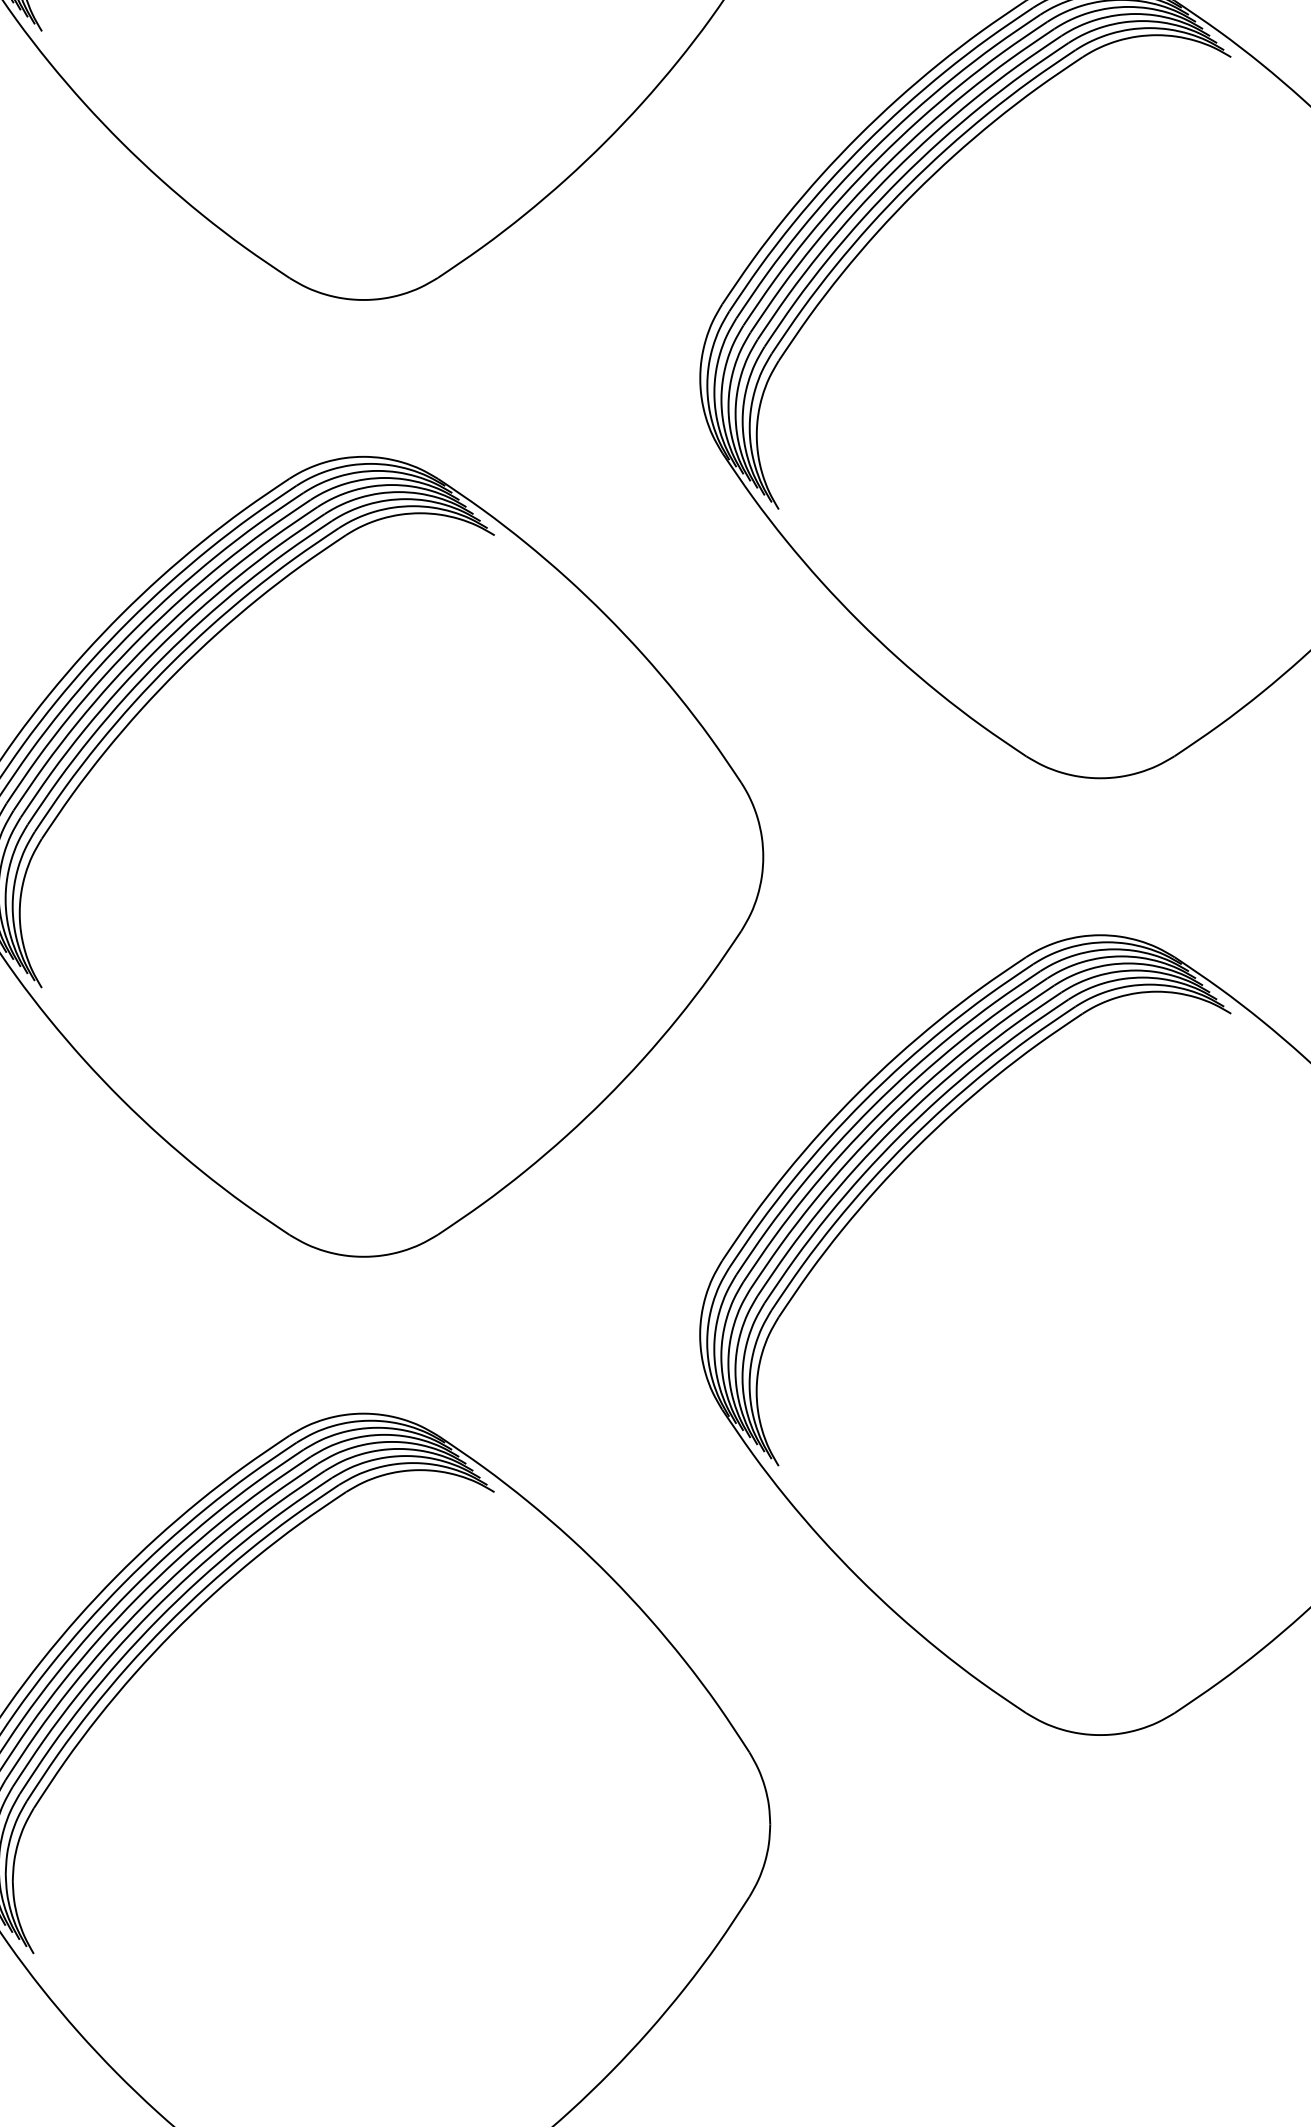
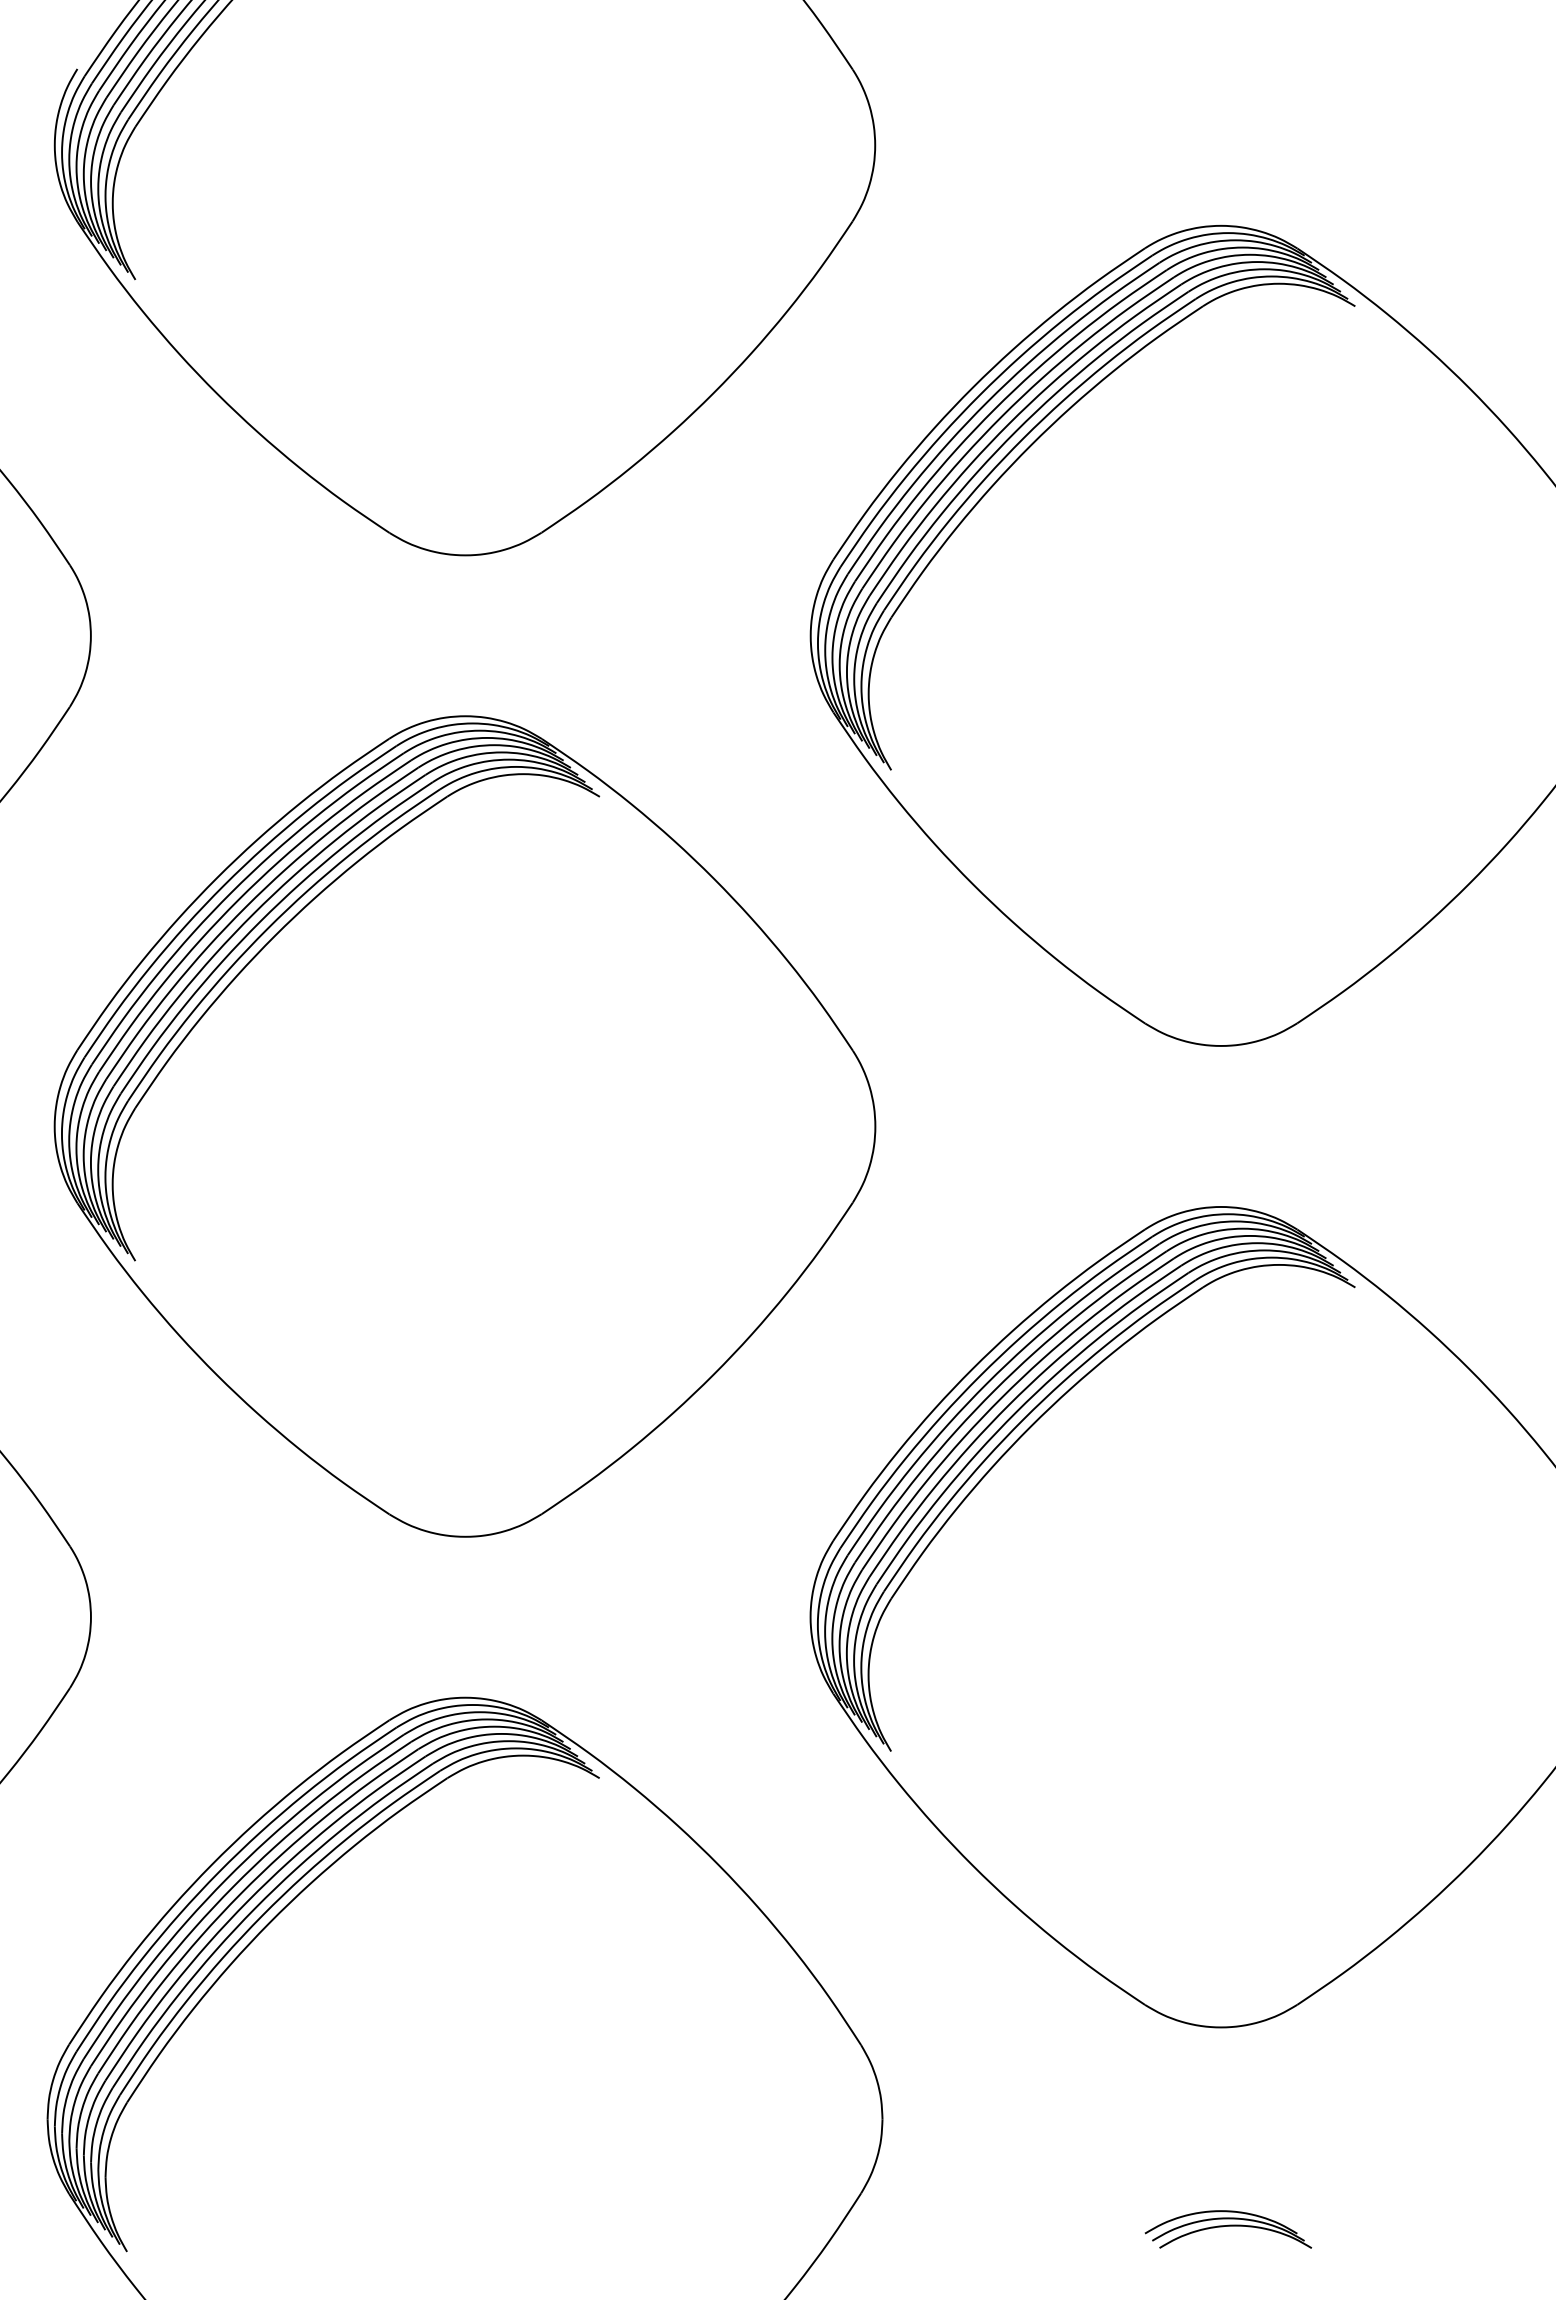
part: (1106, 1932) -> (1227, 2229), added

